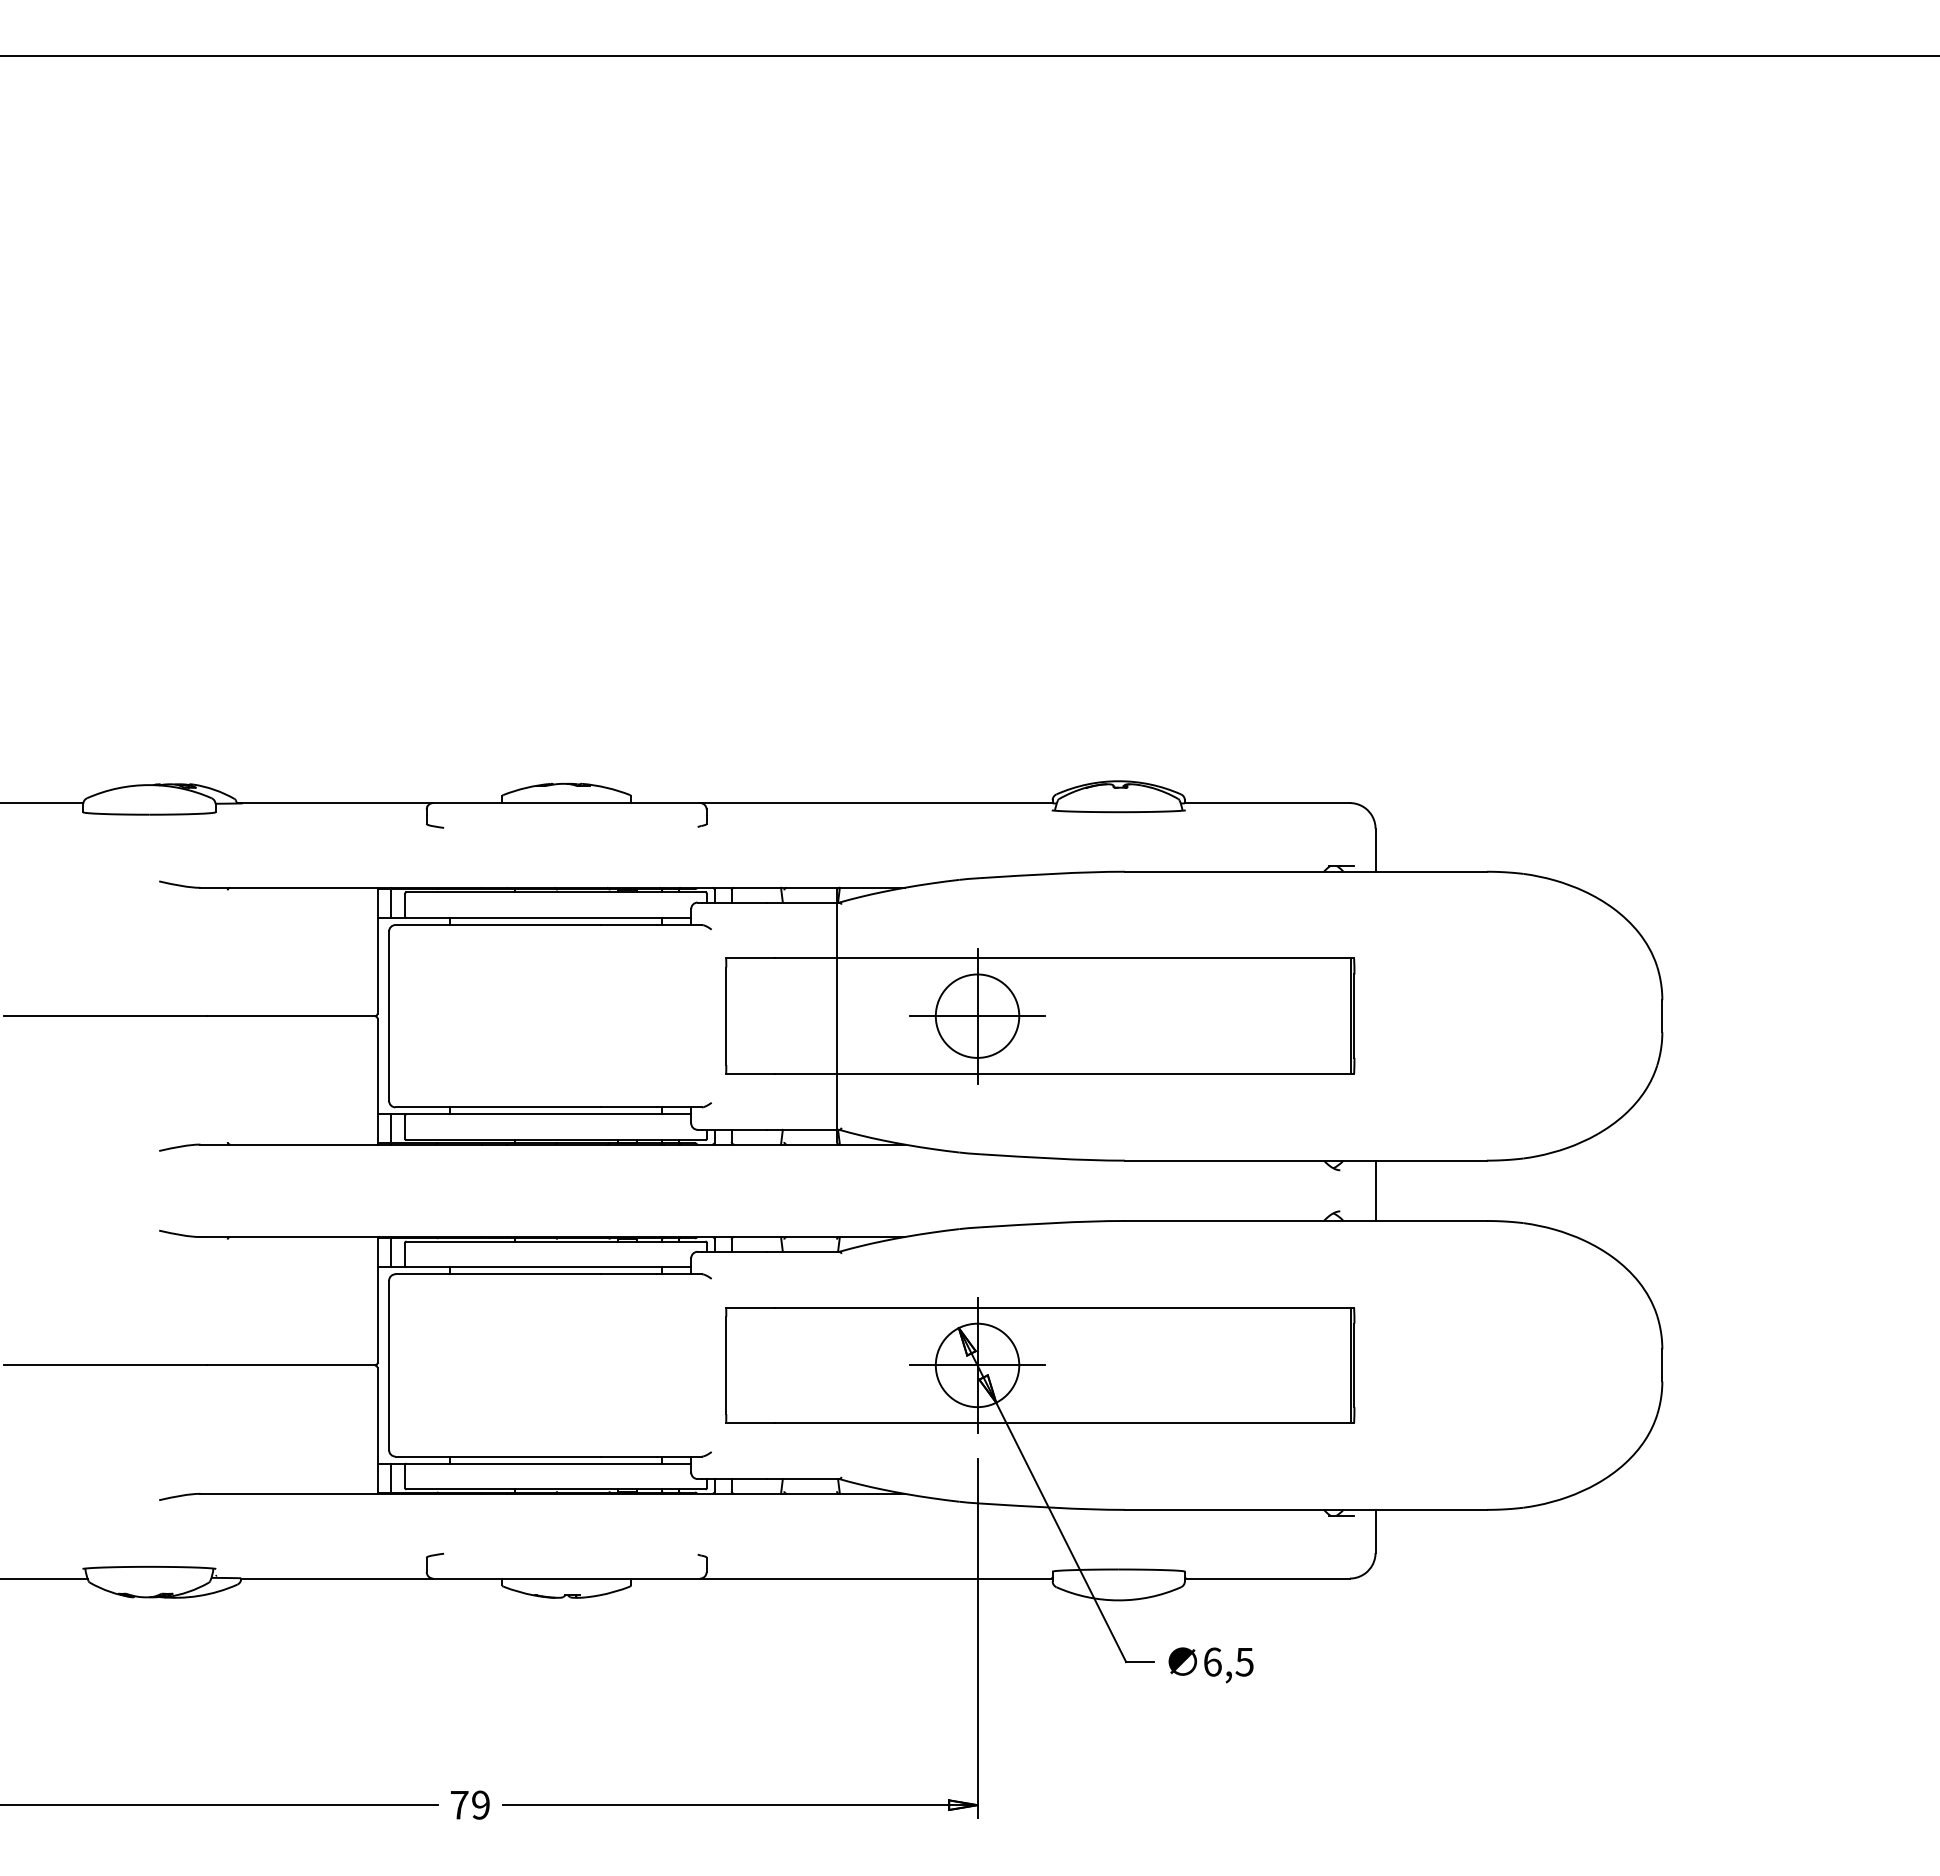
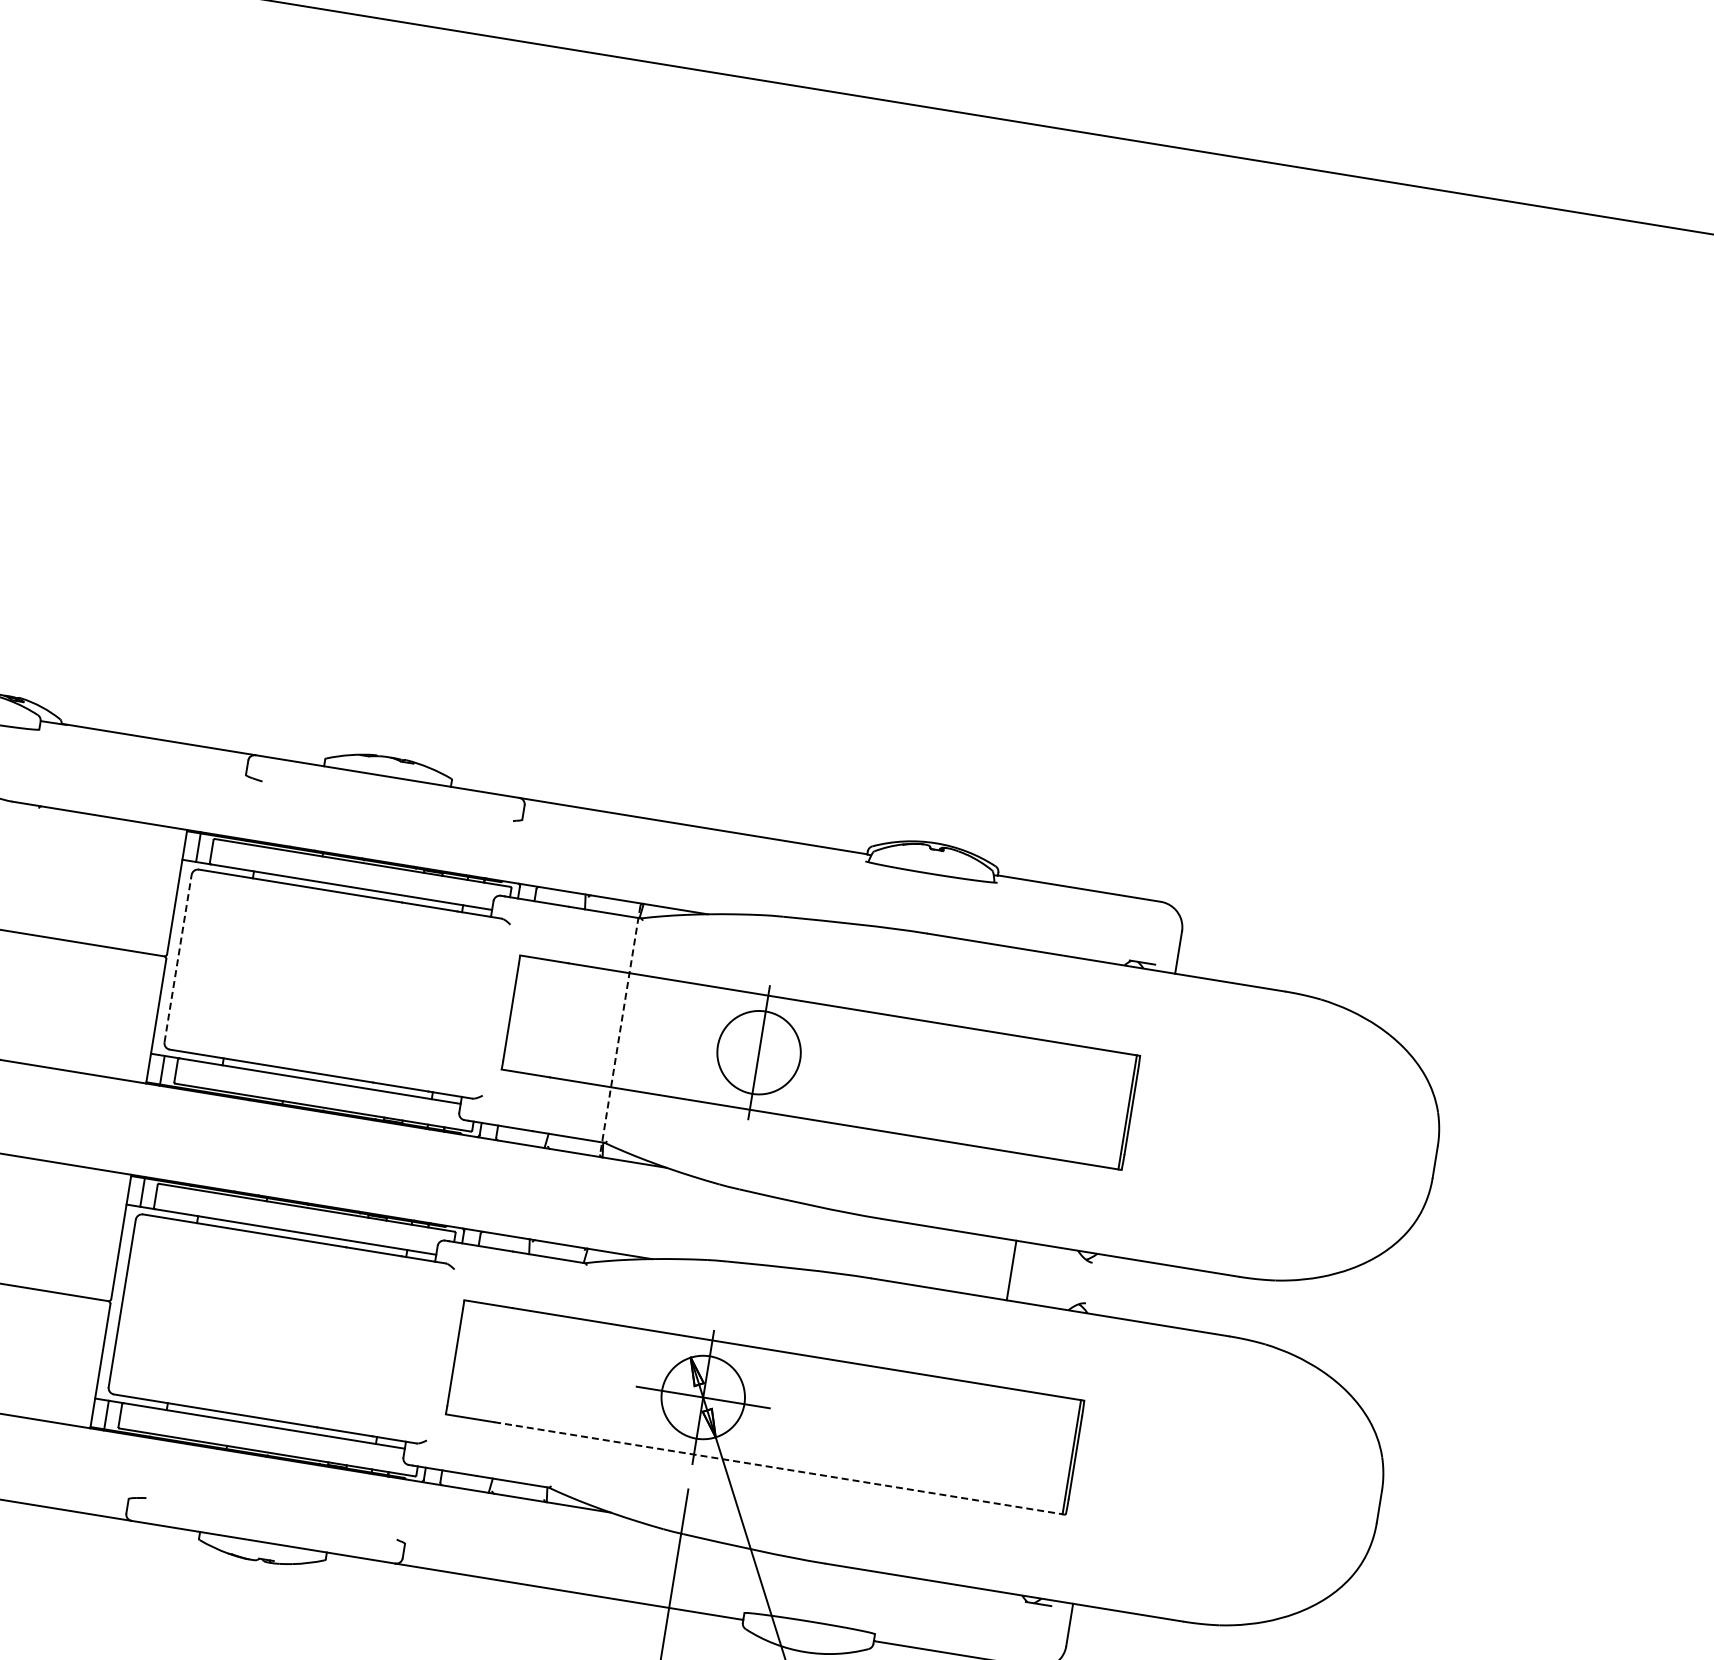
line: (389, 1016) -> (178, 958), solid -> dashed
line: (836, 1016) -> (619, 1030), solid -> dashed
line: (977, 1016) -> (759, 1052), removed
line: (1375, 1190) -> (1011, 1270), moved
line: (1064, 1423) -> (779, 1468), solid -> dashed

